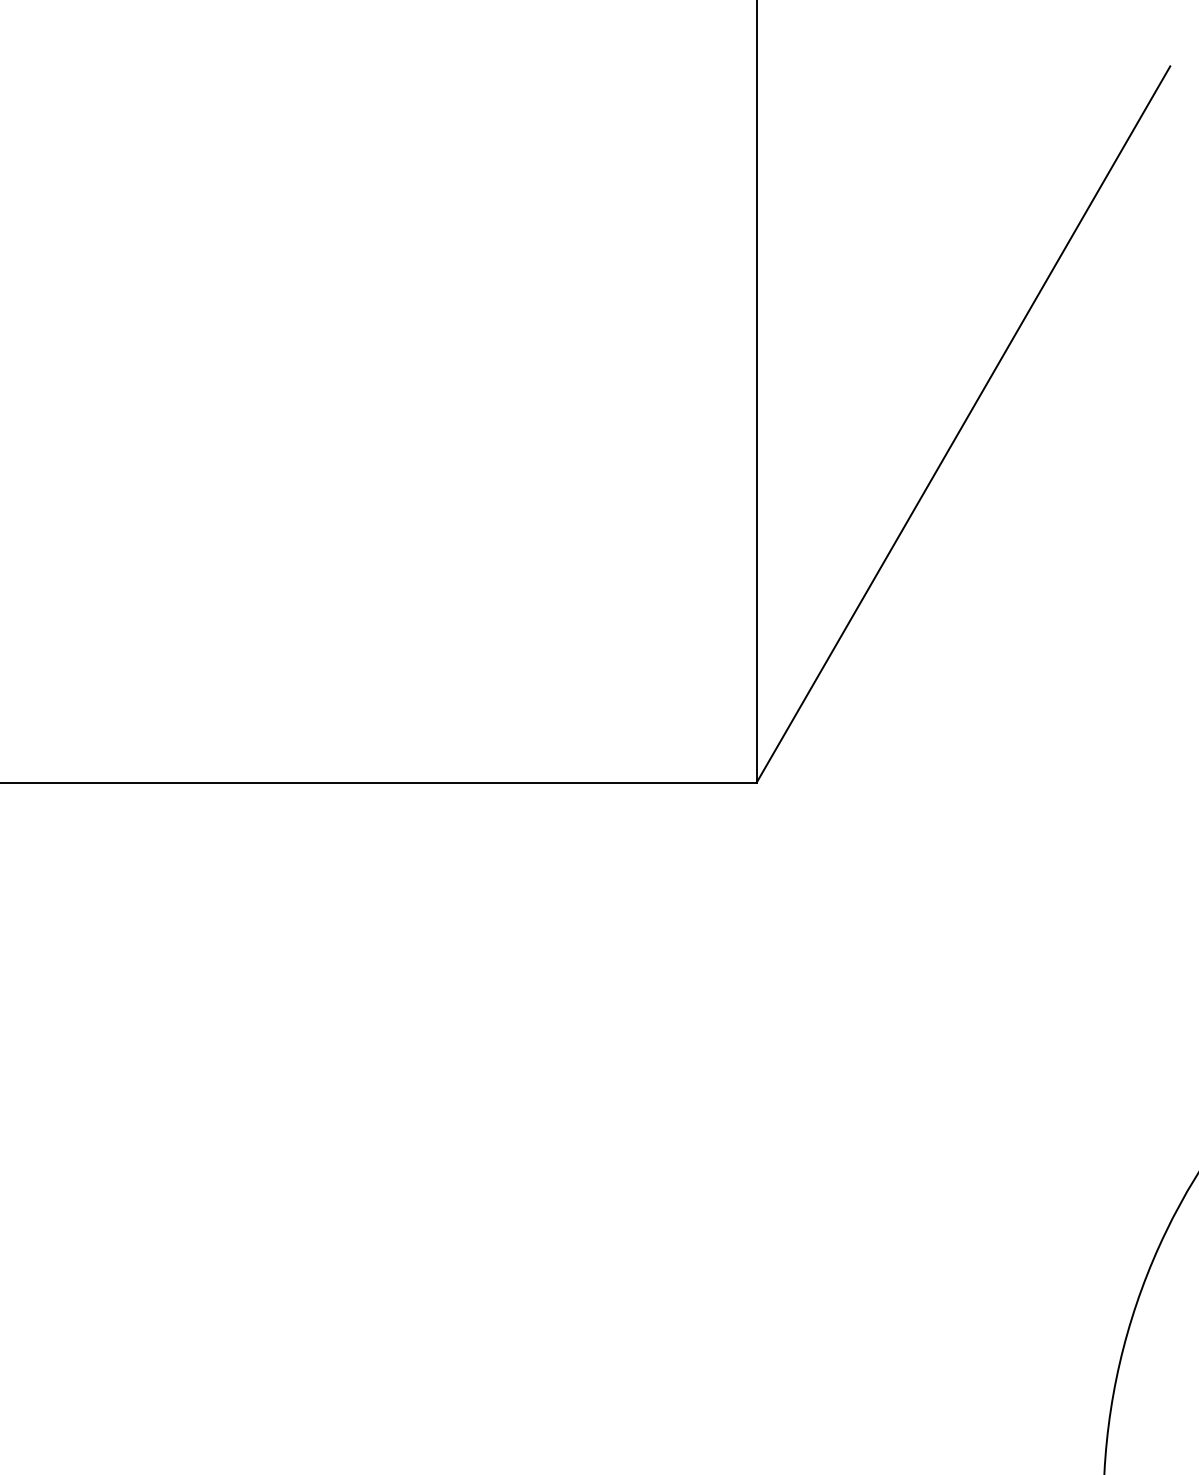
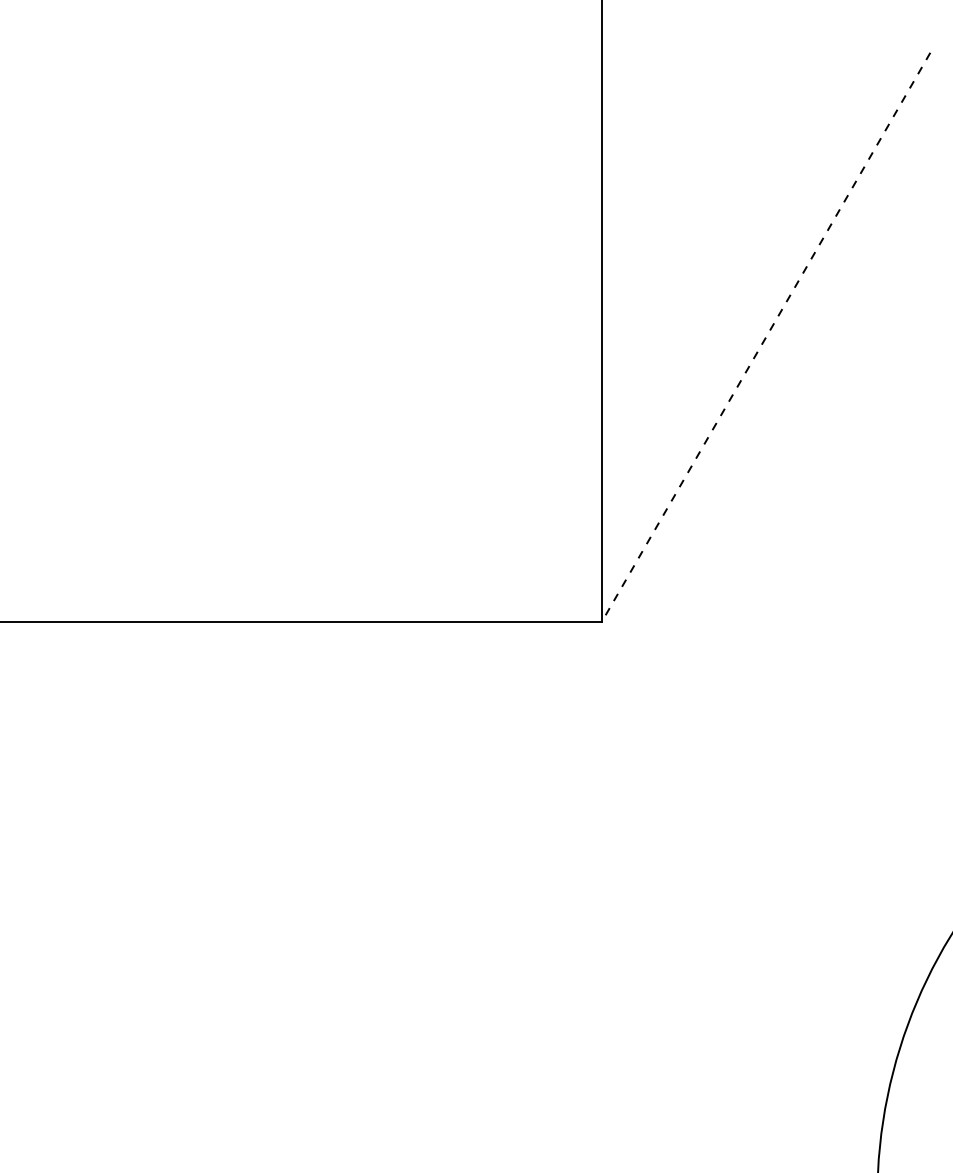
line: (963, 424) -> (765, 337), solid -> dashed

